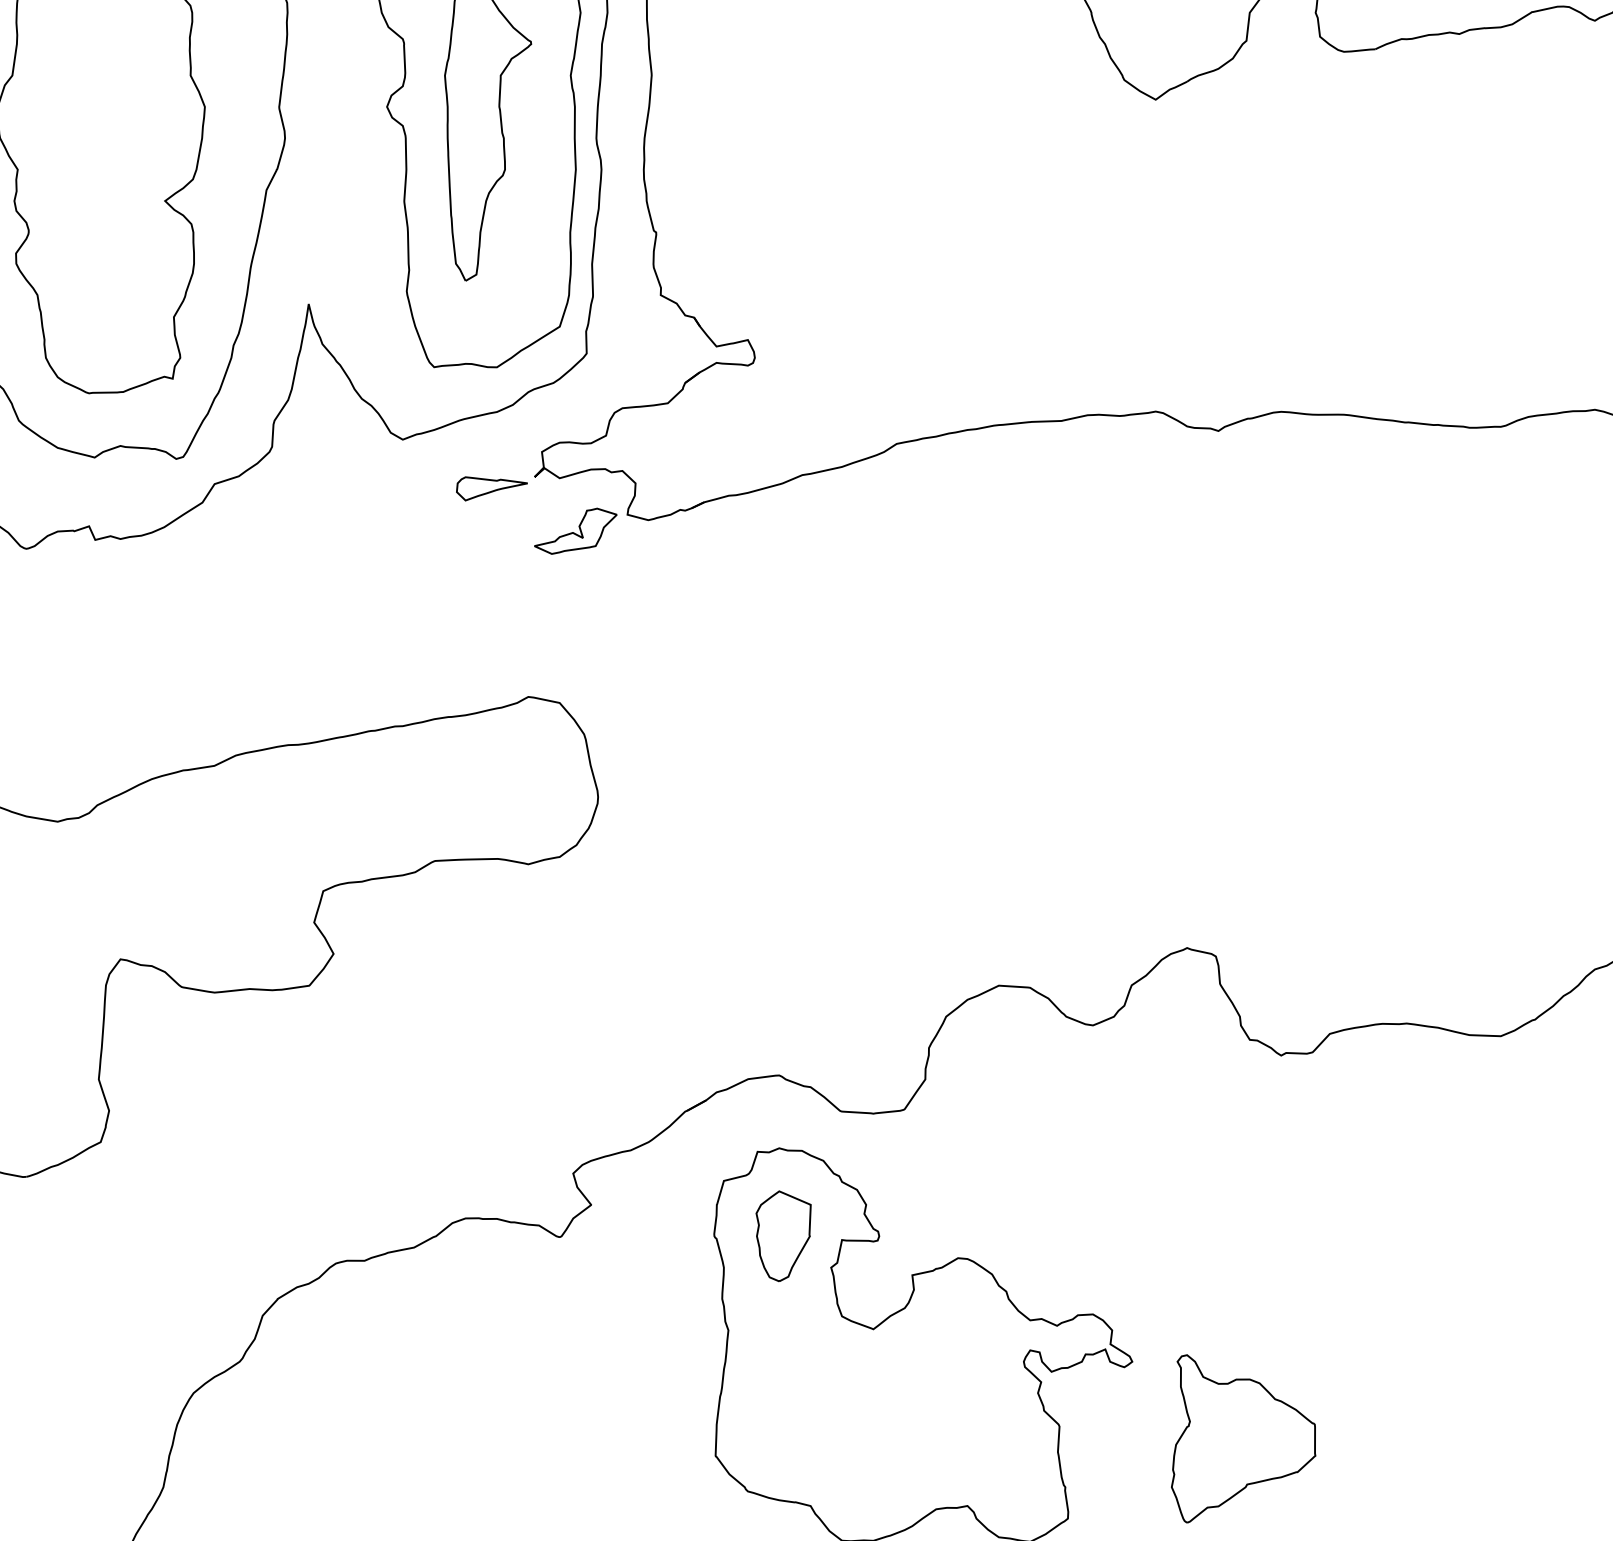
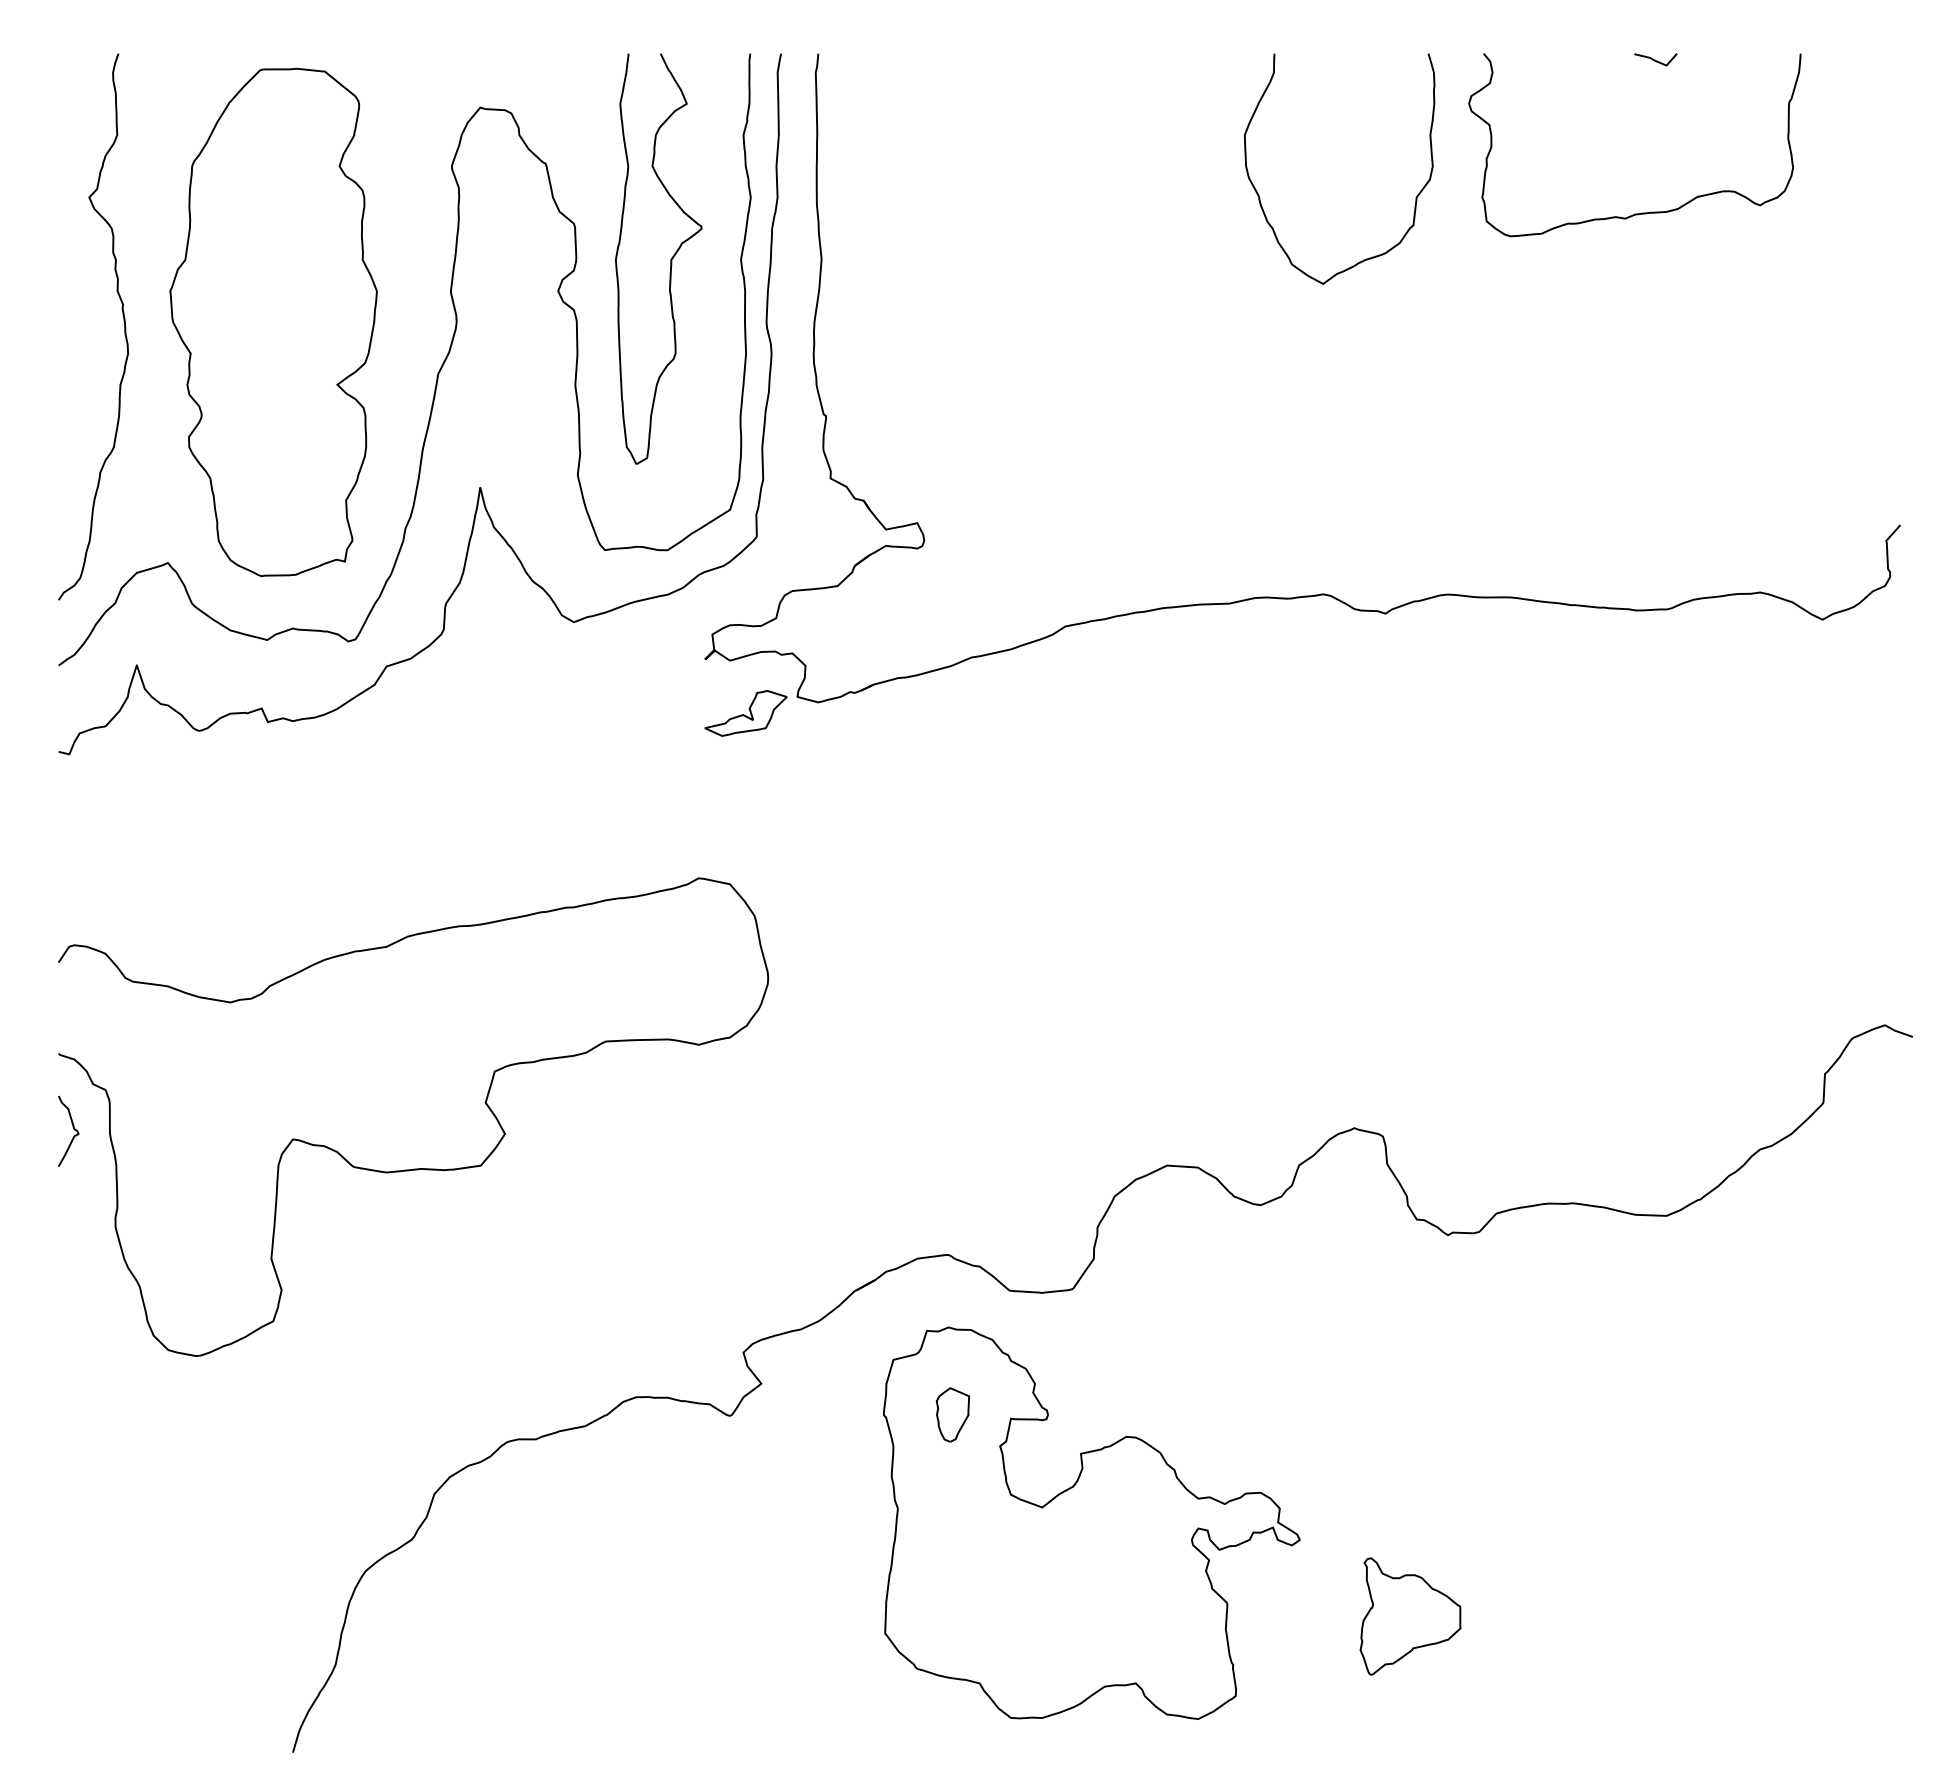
part: (491, 488) -> (662, 670), removed
part: (783, 1235) -> (952, 1414), size x0.6
part: (1243, 1438) -> (1410, 1616), size x0.7

